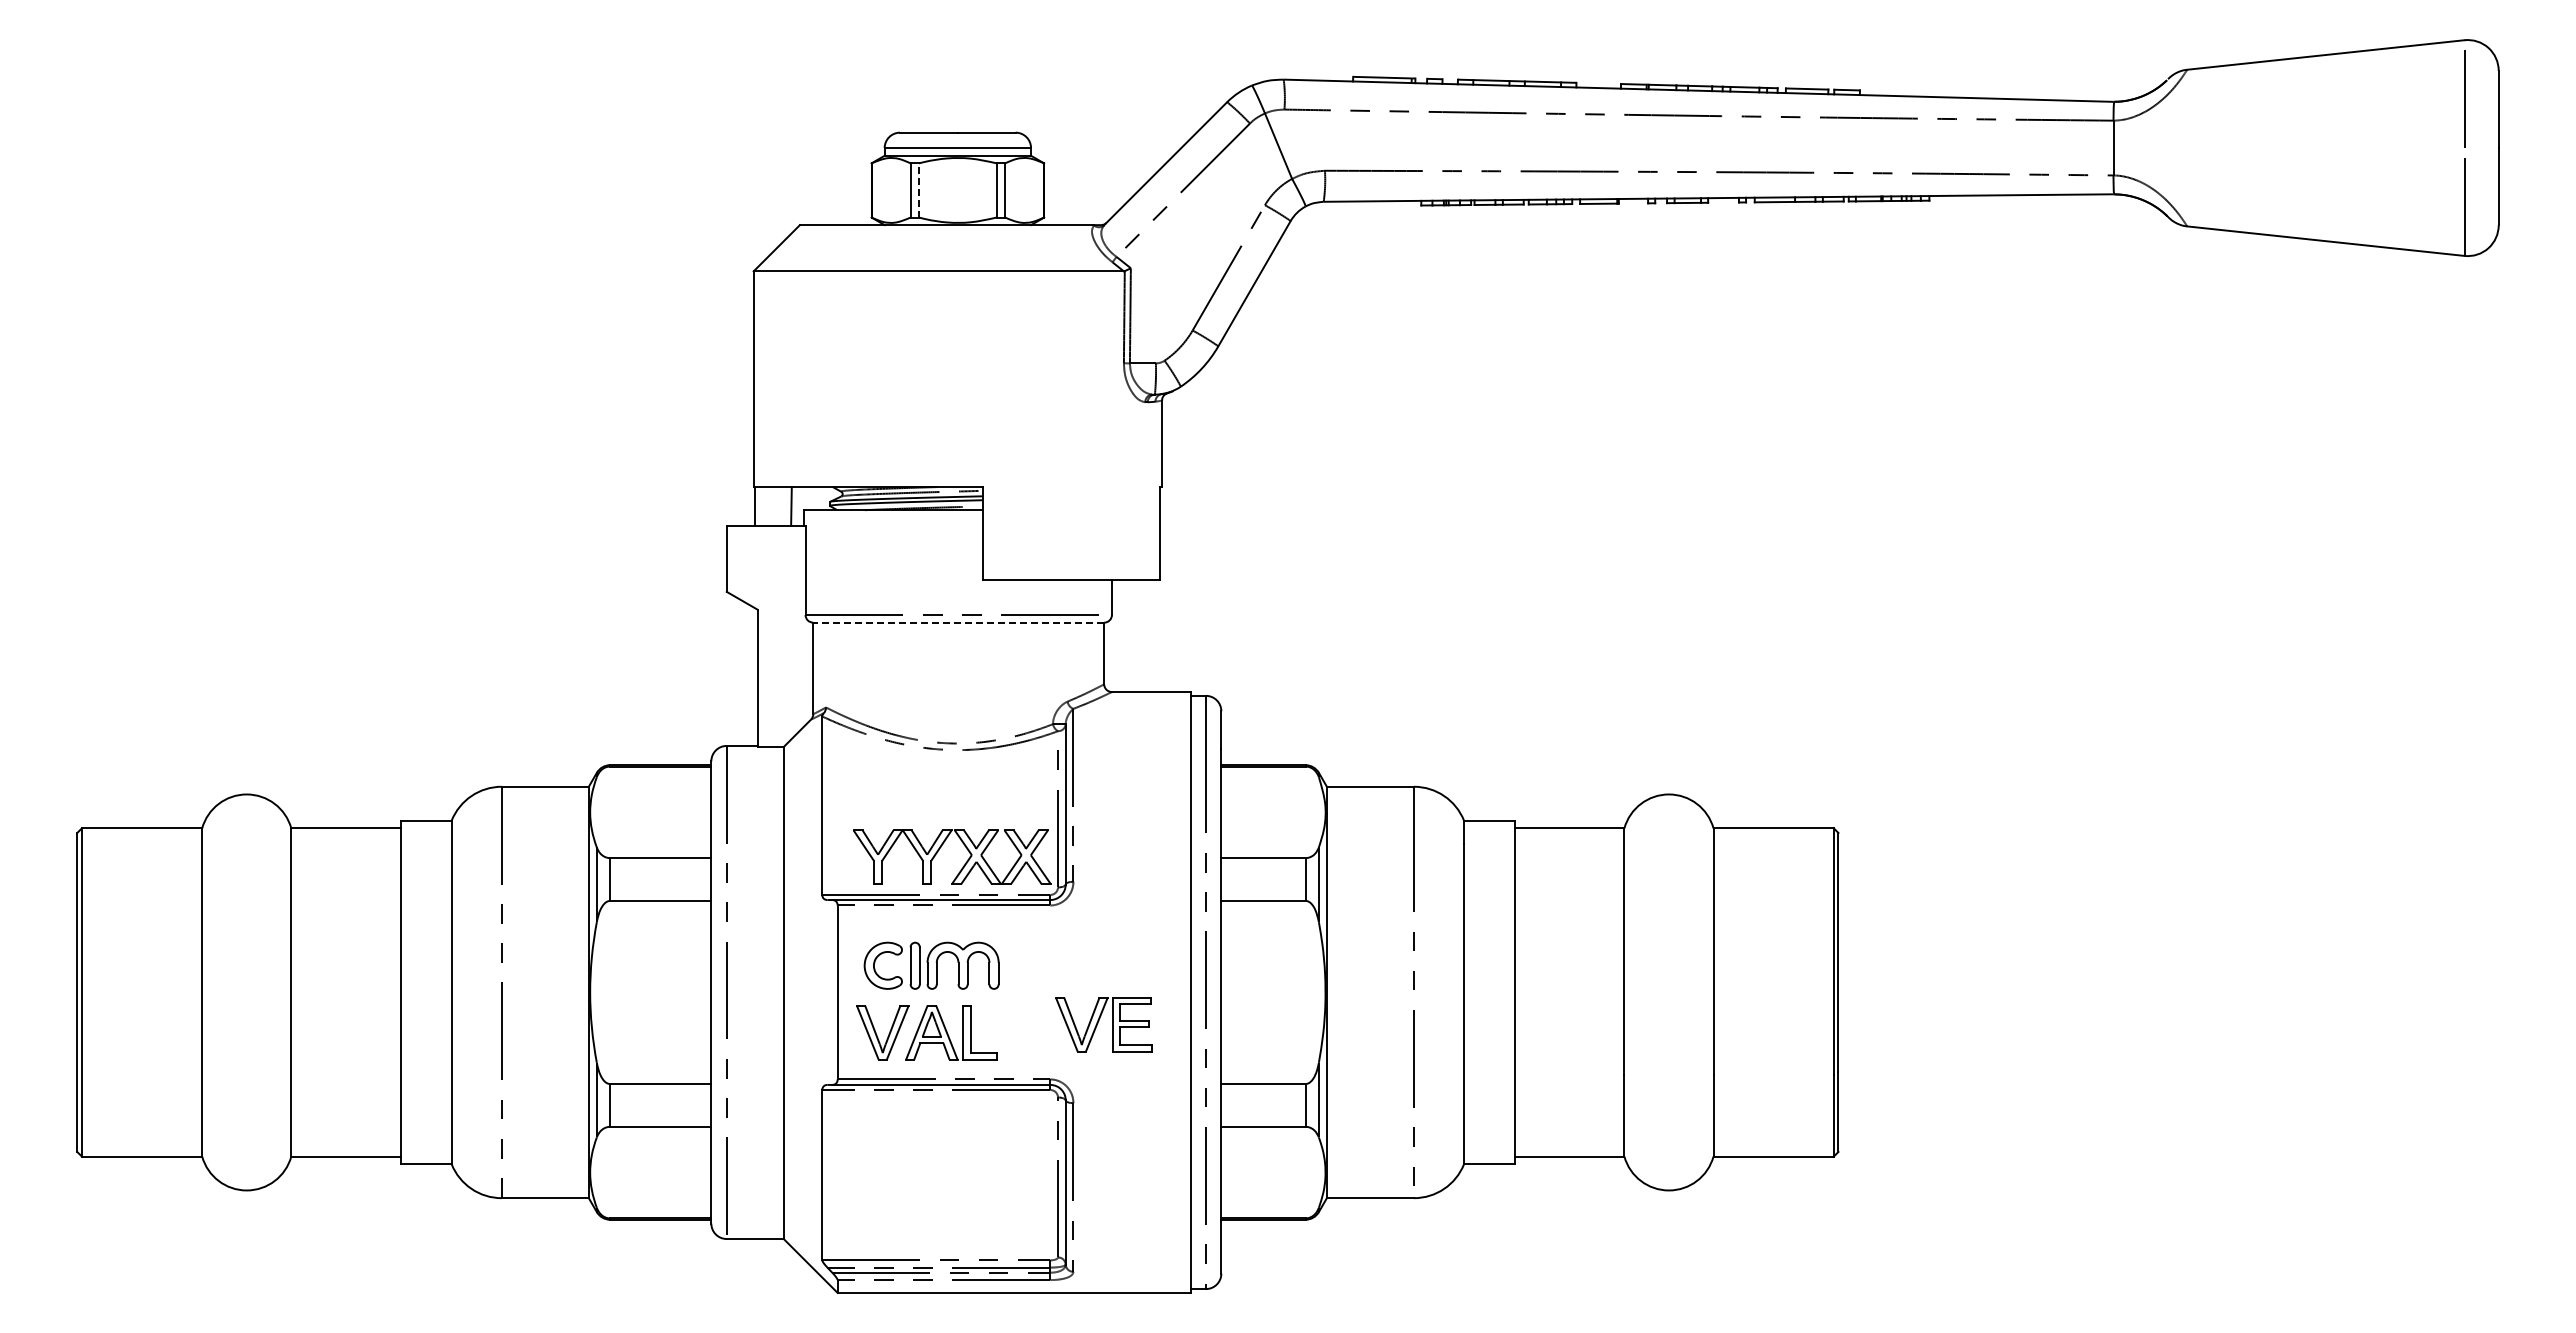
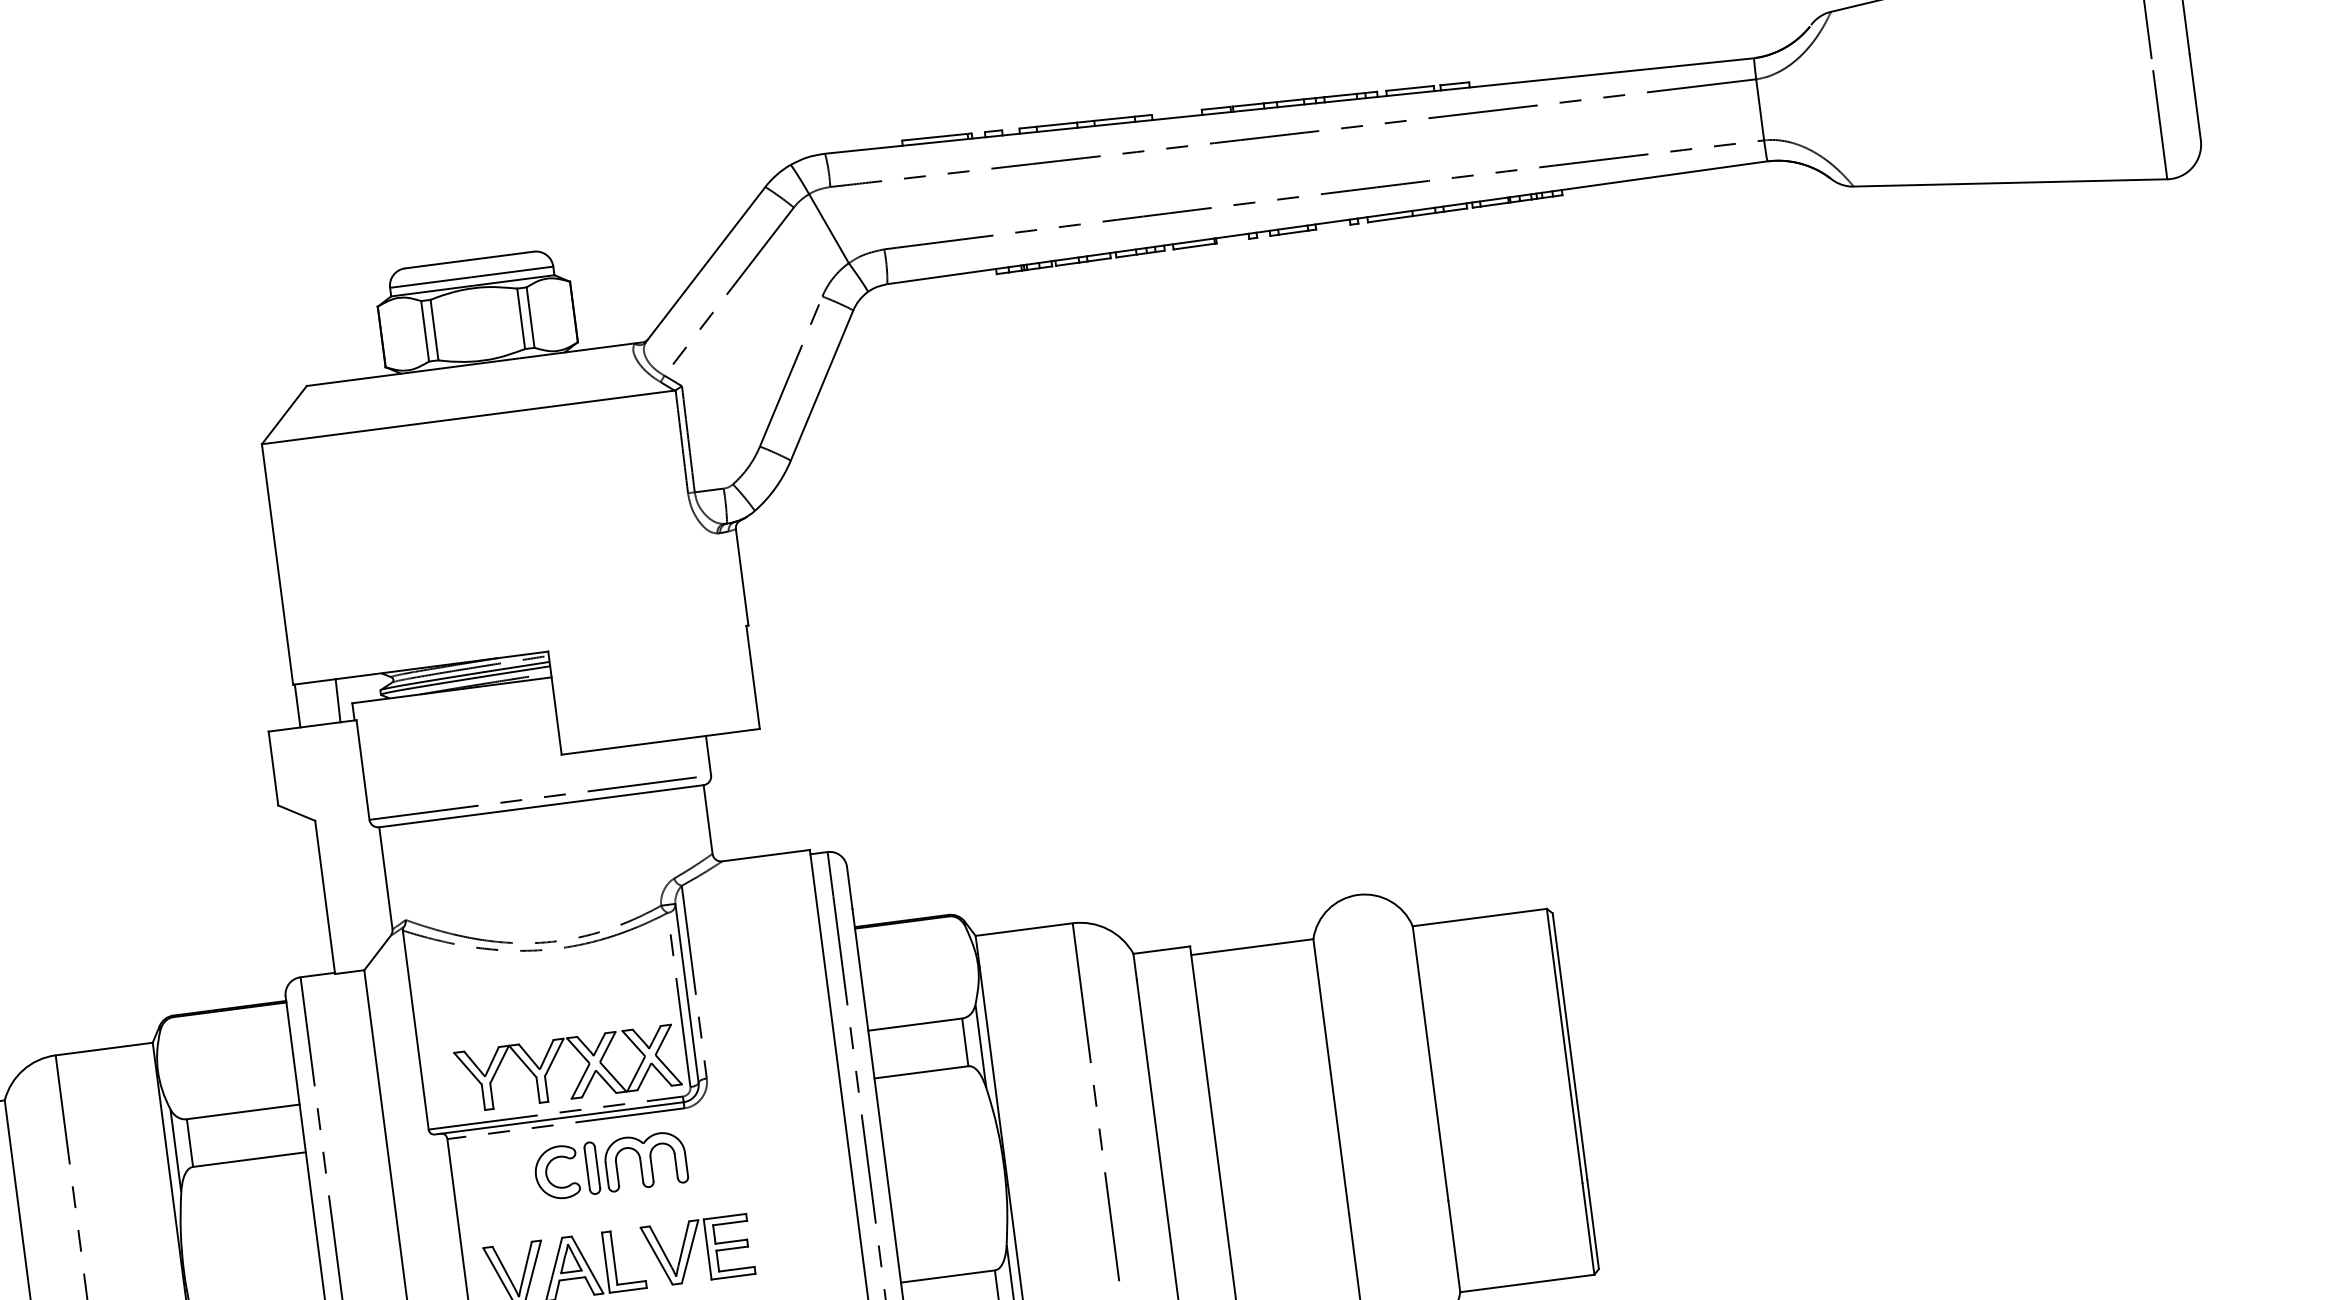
line: (919, 189) -> (434, 328), dashed -> solid
line: (958, 622) -> (541, 806), dashed -> solid
part: (931, 965) -> (610, 1165), moved
part: (1103, 1024) -> (697, 1250), moved

